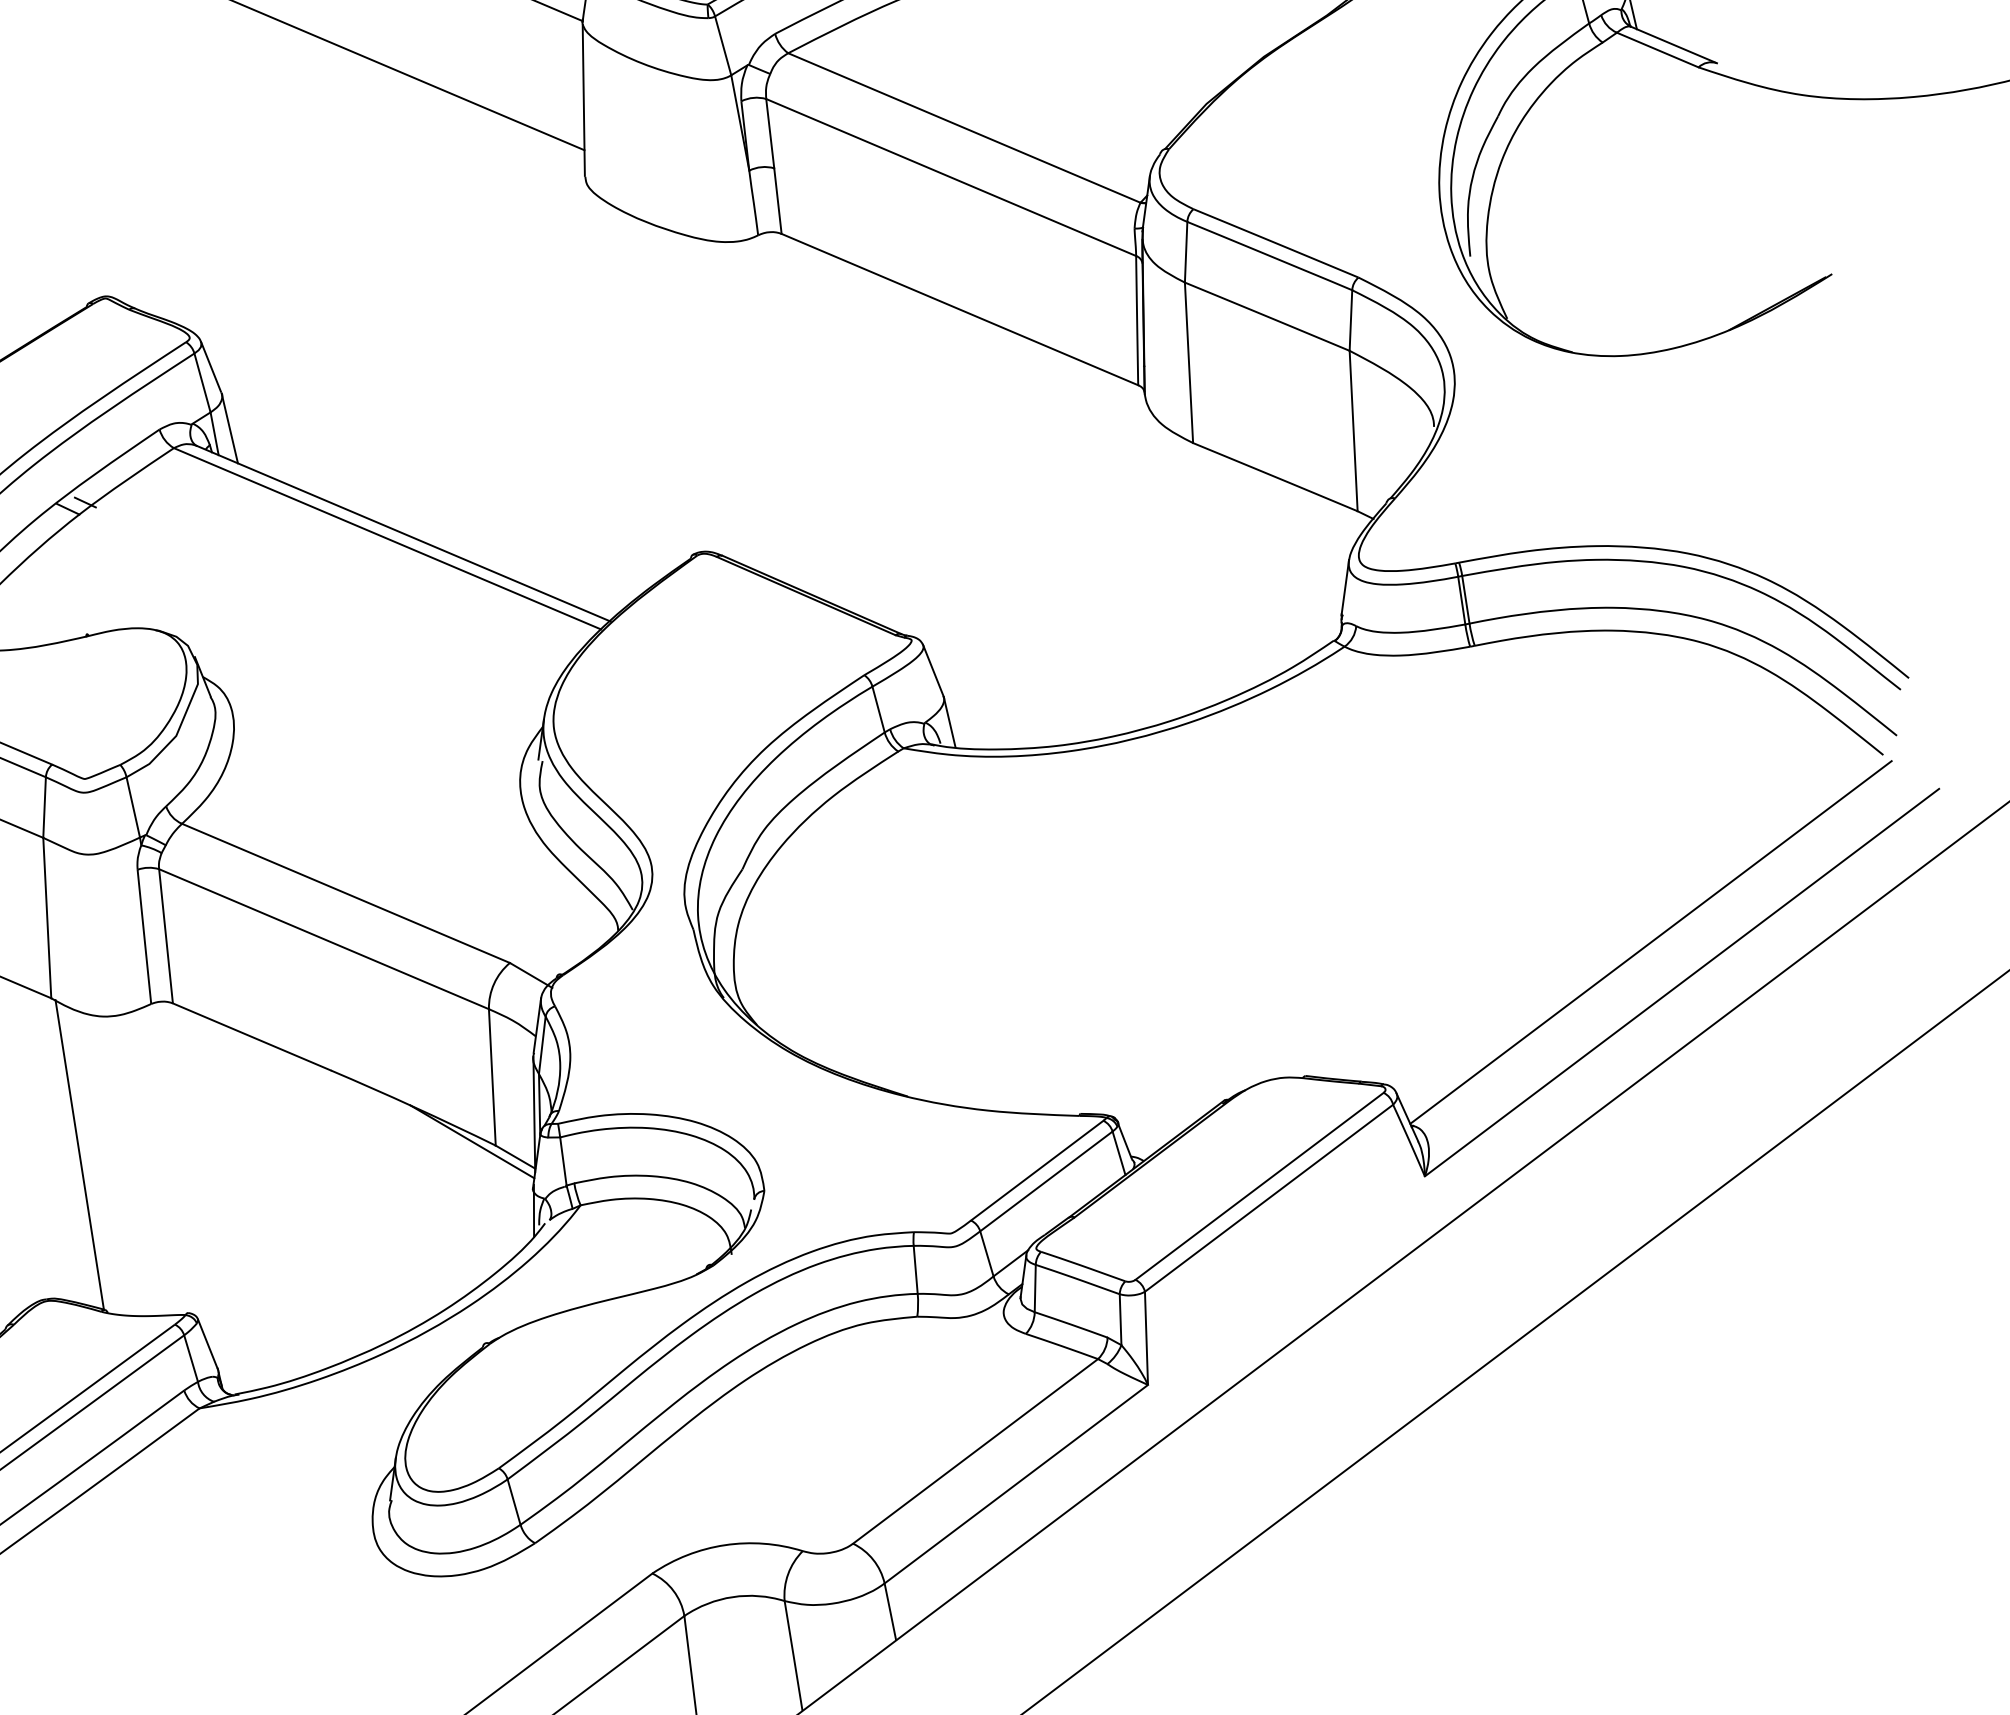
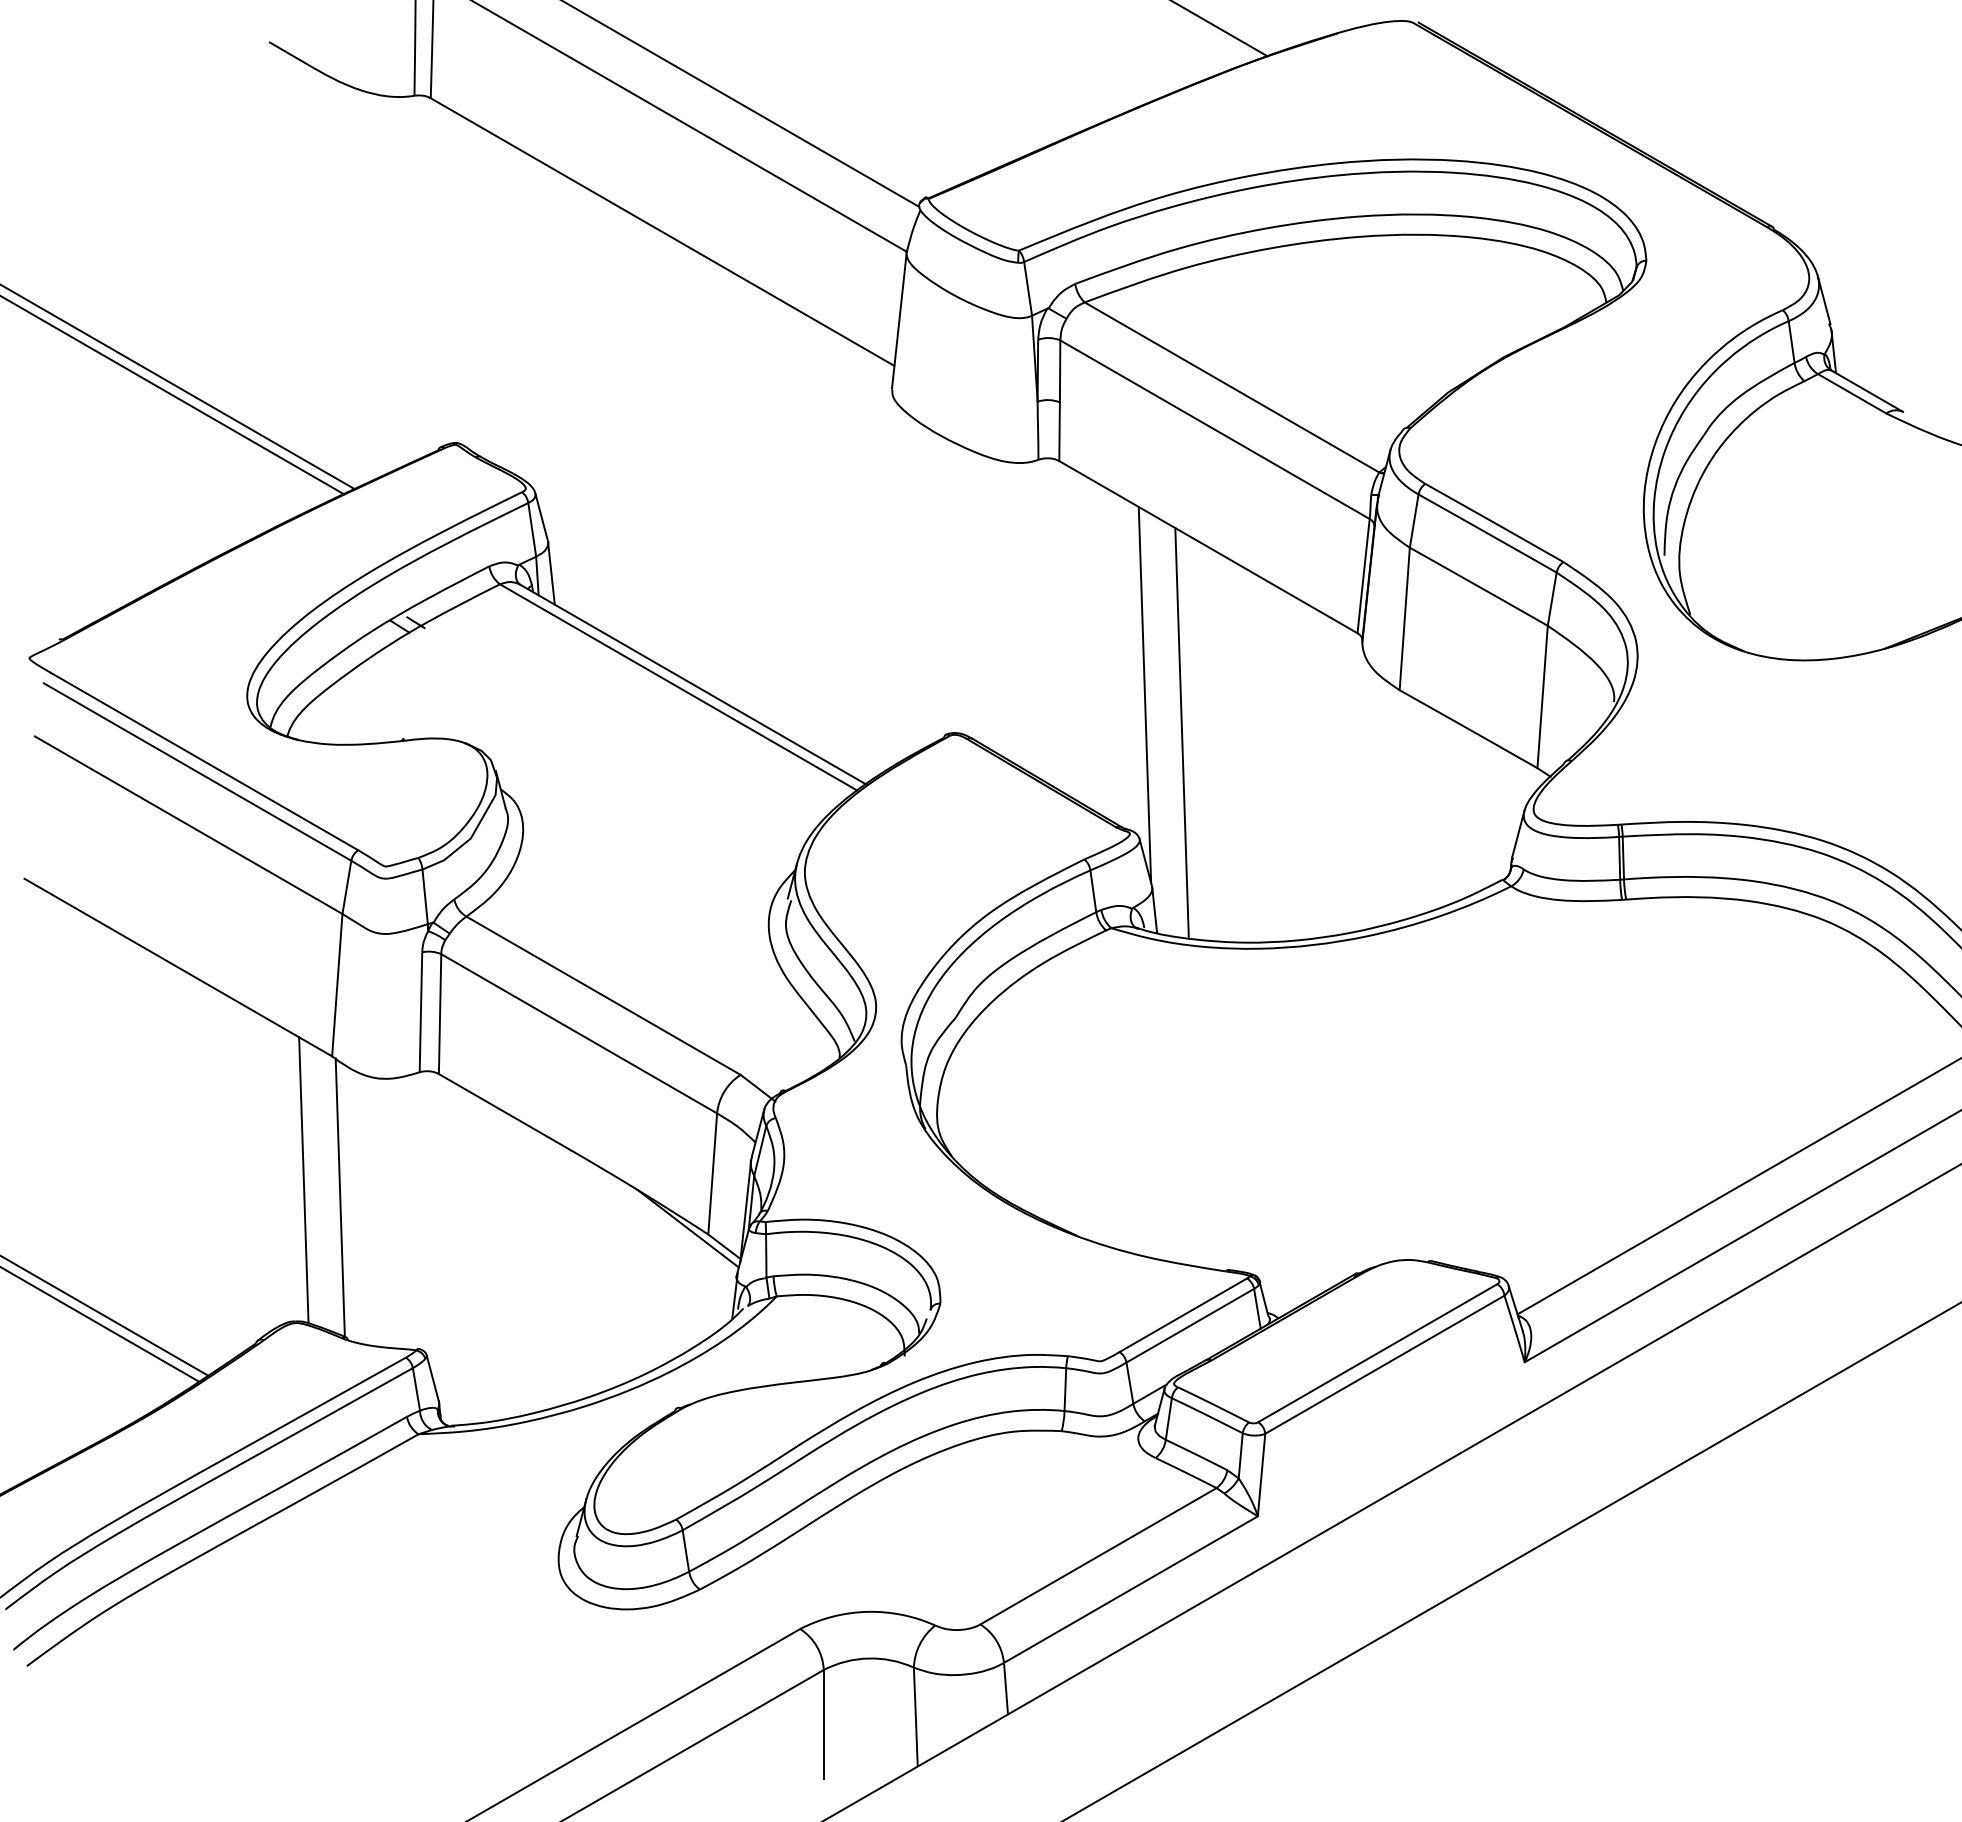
line: (908, 482) -> (1144, 694), added
line: (955, 521) -> (1181, 733), added
line: (36, 1140) -> (303, 1180), added

